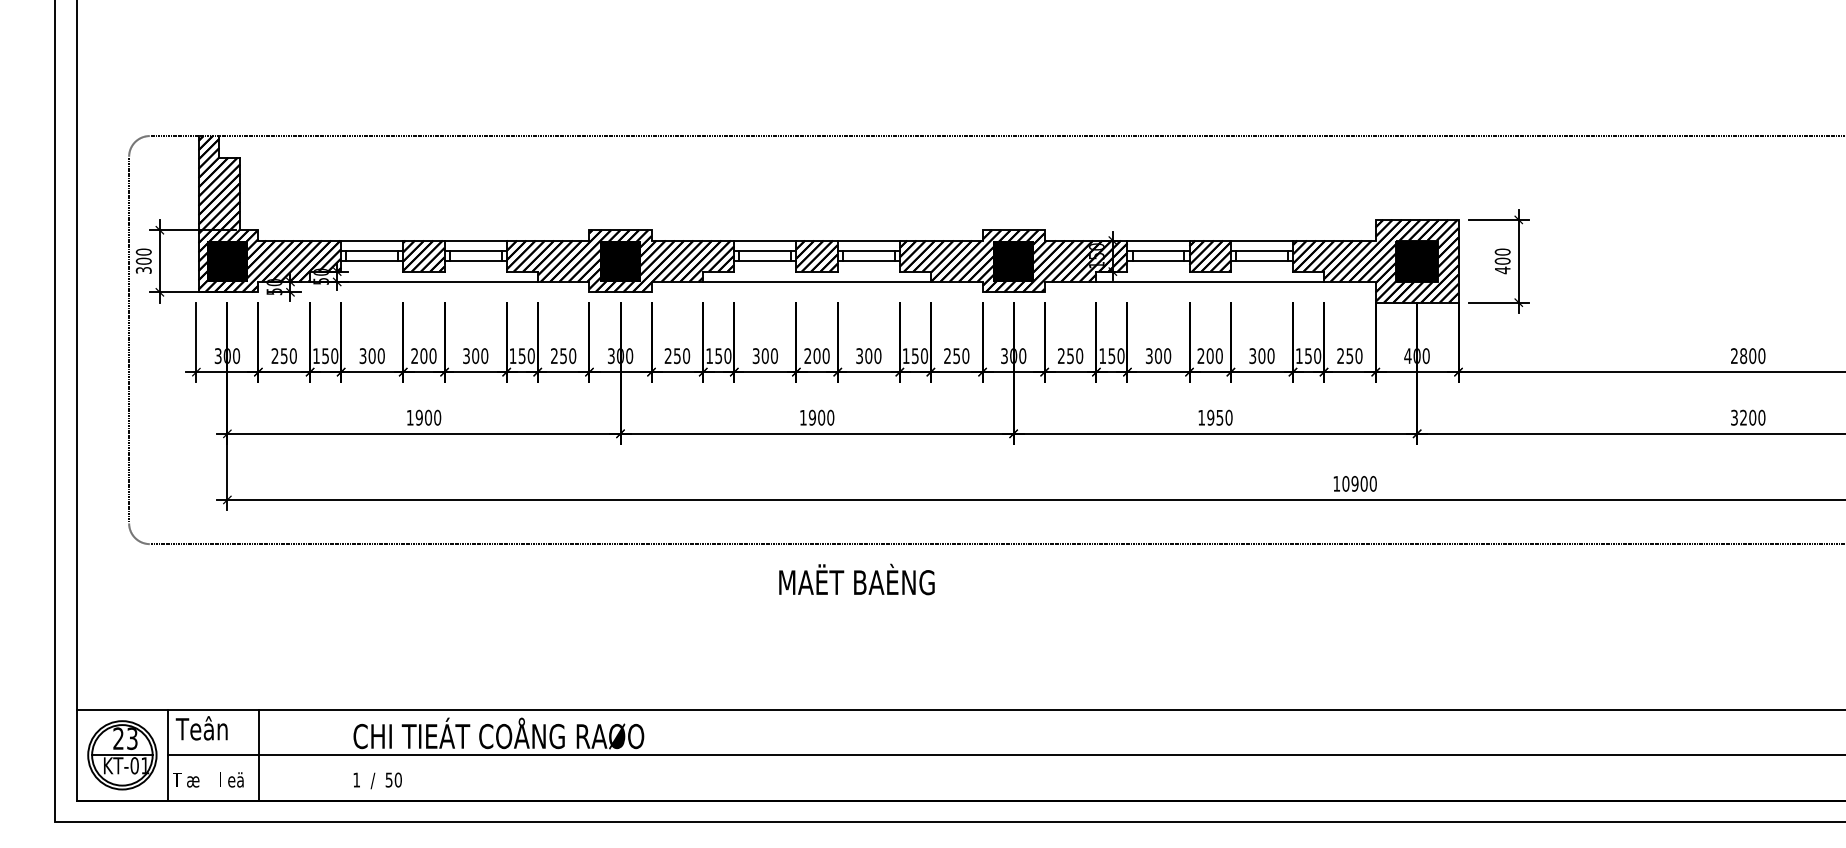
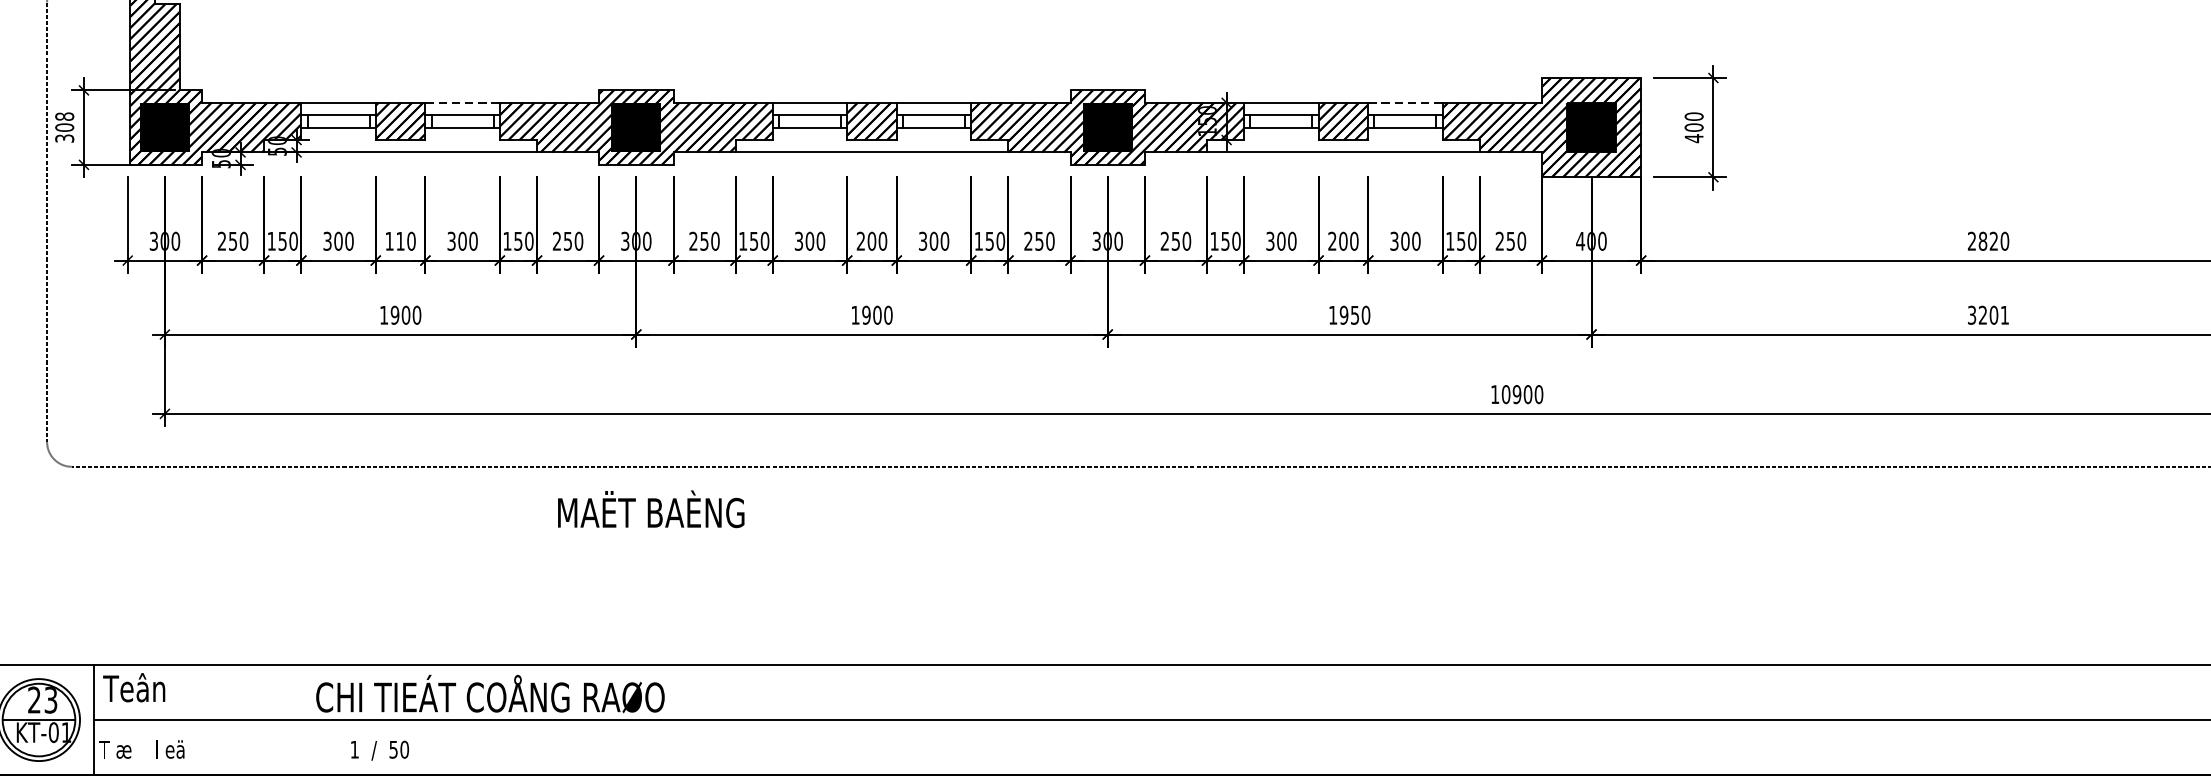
line: (476, 240) -> (463, 102), solid -> dashed
line: (1262, 240) -> (1406, 102), solid -> dashed
text: (143, 251) -> (64, 115), 300 -> 308
text: (419, 355) -> (395, 240), 200 -> 110
text: (1752, 356) -> (1993, 241), 2800 -> 2820
text: (1761, 417) -> (2004, 314), 3200 -> 3201
text: (856, 579) -> (650, 509), moved
line: (259, 754) -> (203, 719), removed
text: (377, 780) -> (379, 750), moved

